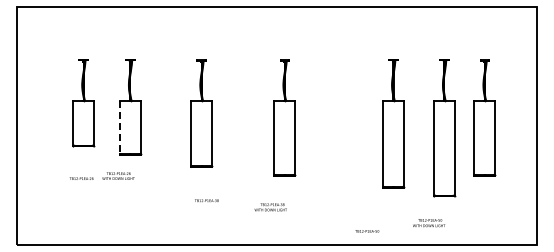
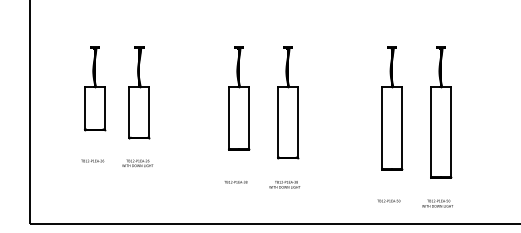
part: (201, 113) -> (238, 98), moved
part: (484, 117) -> (479, 102), removed
line: (119, 127) -> (129, 111), dashed -> solid
text: (118, 175) -> (137, 162), moved
text: (206, 200) -> (235, 182), moved
text: (270, 207) -> (284, 184), moved
text: (429, 223) -> (438, 204), moved
text: (367, 231) -> (389, 201), moved

